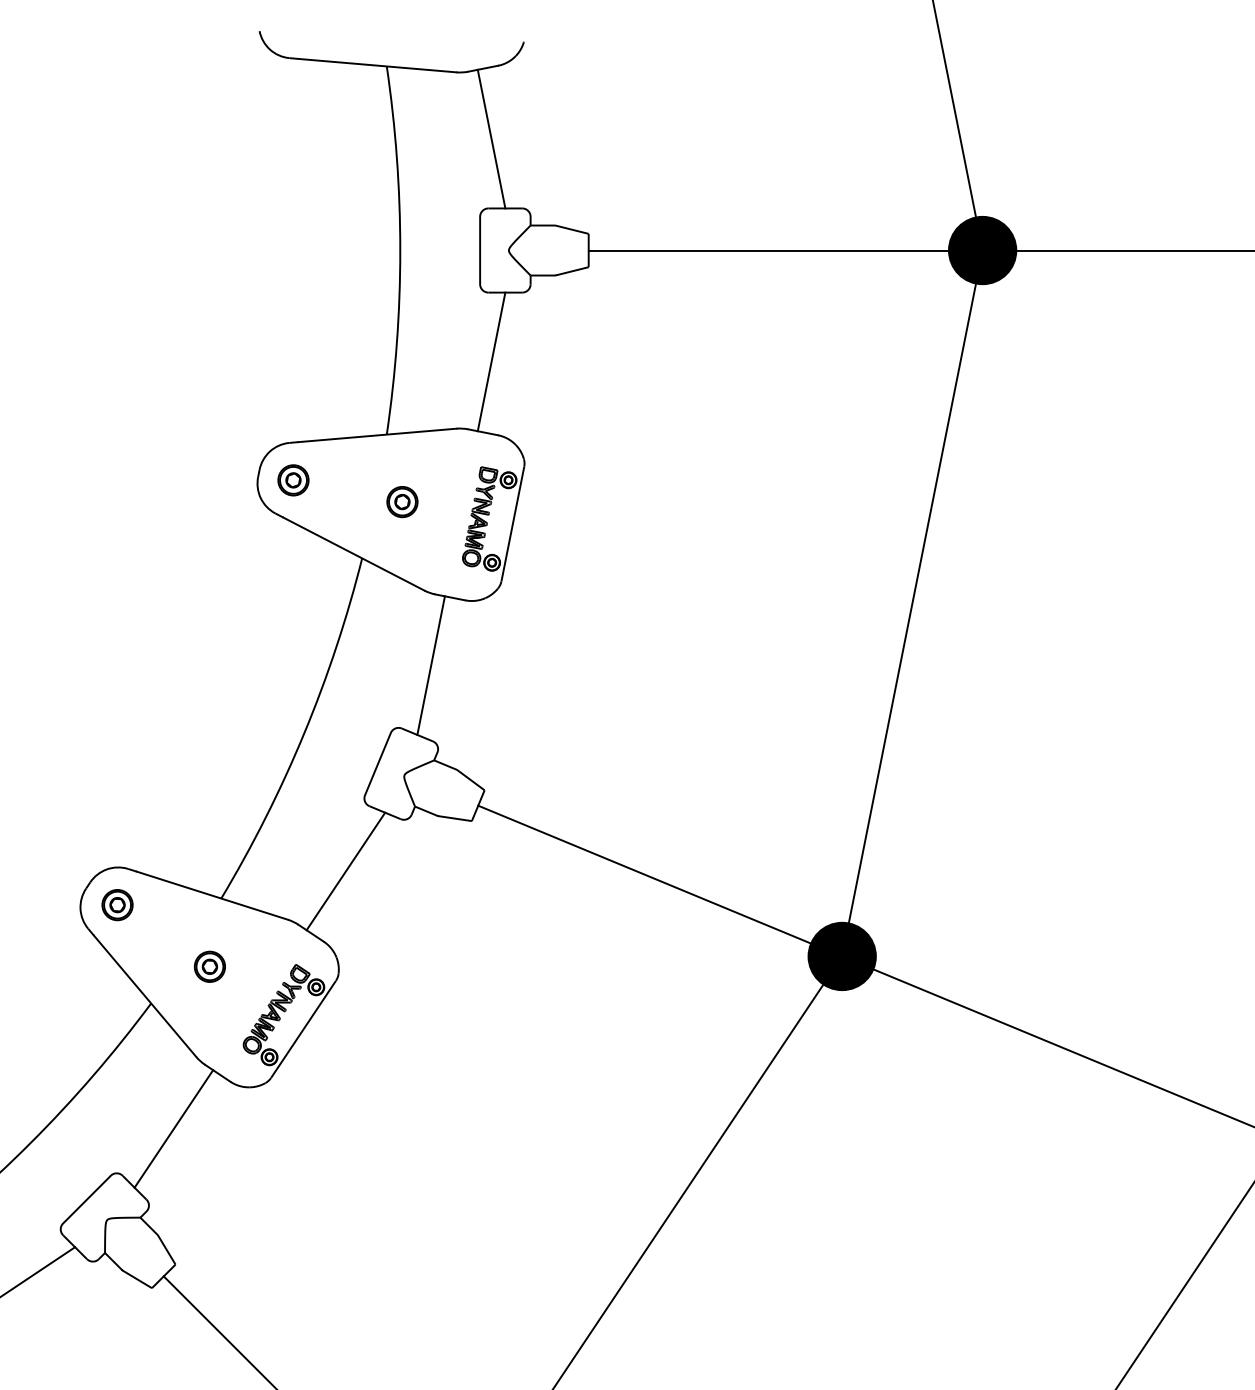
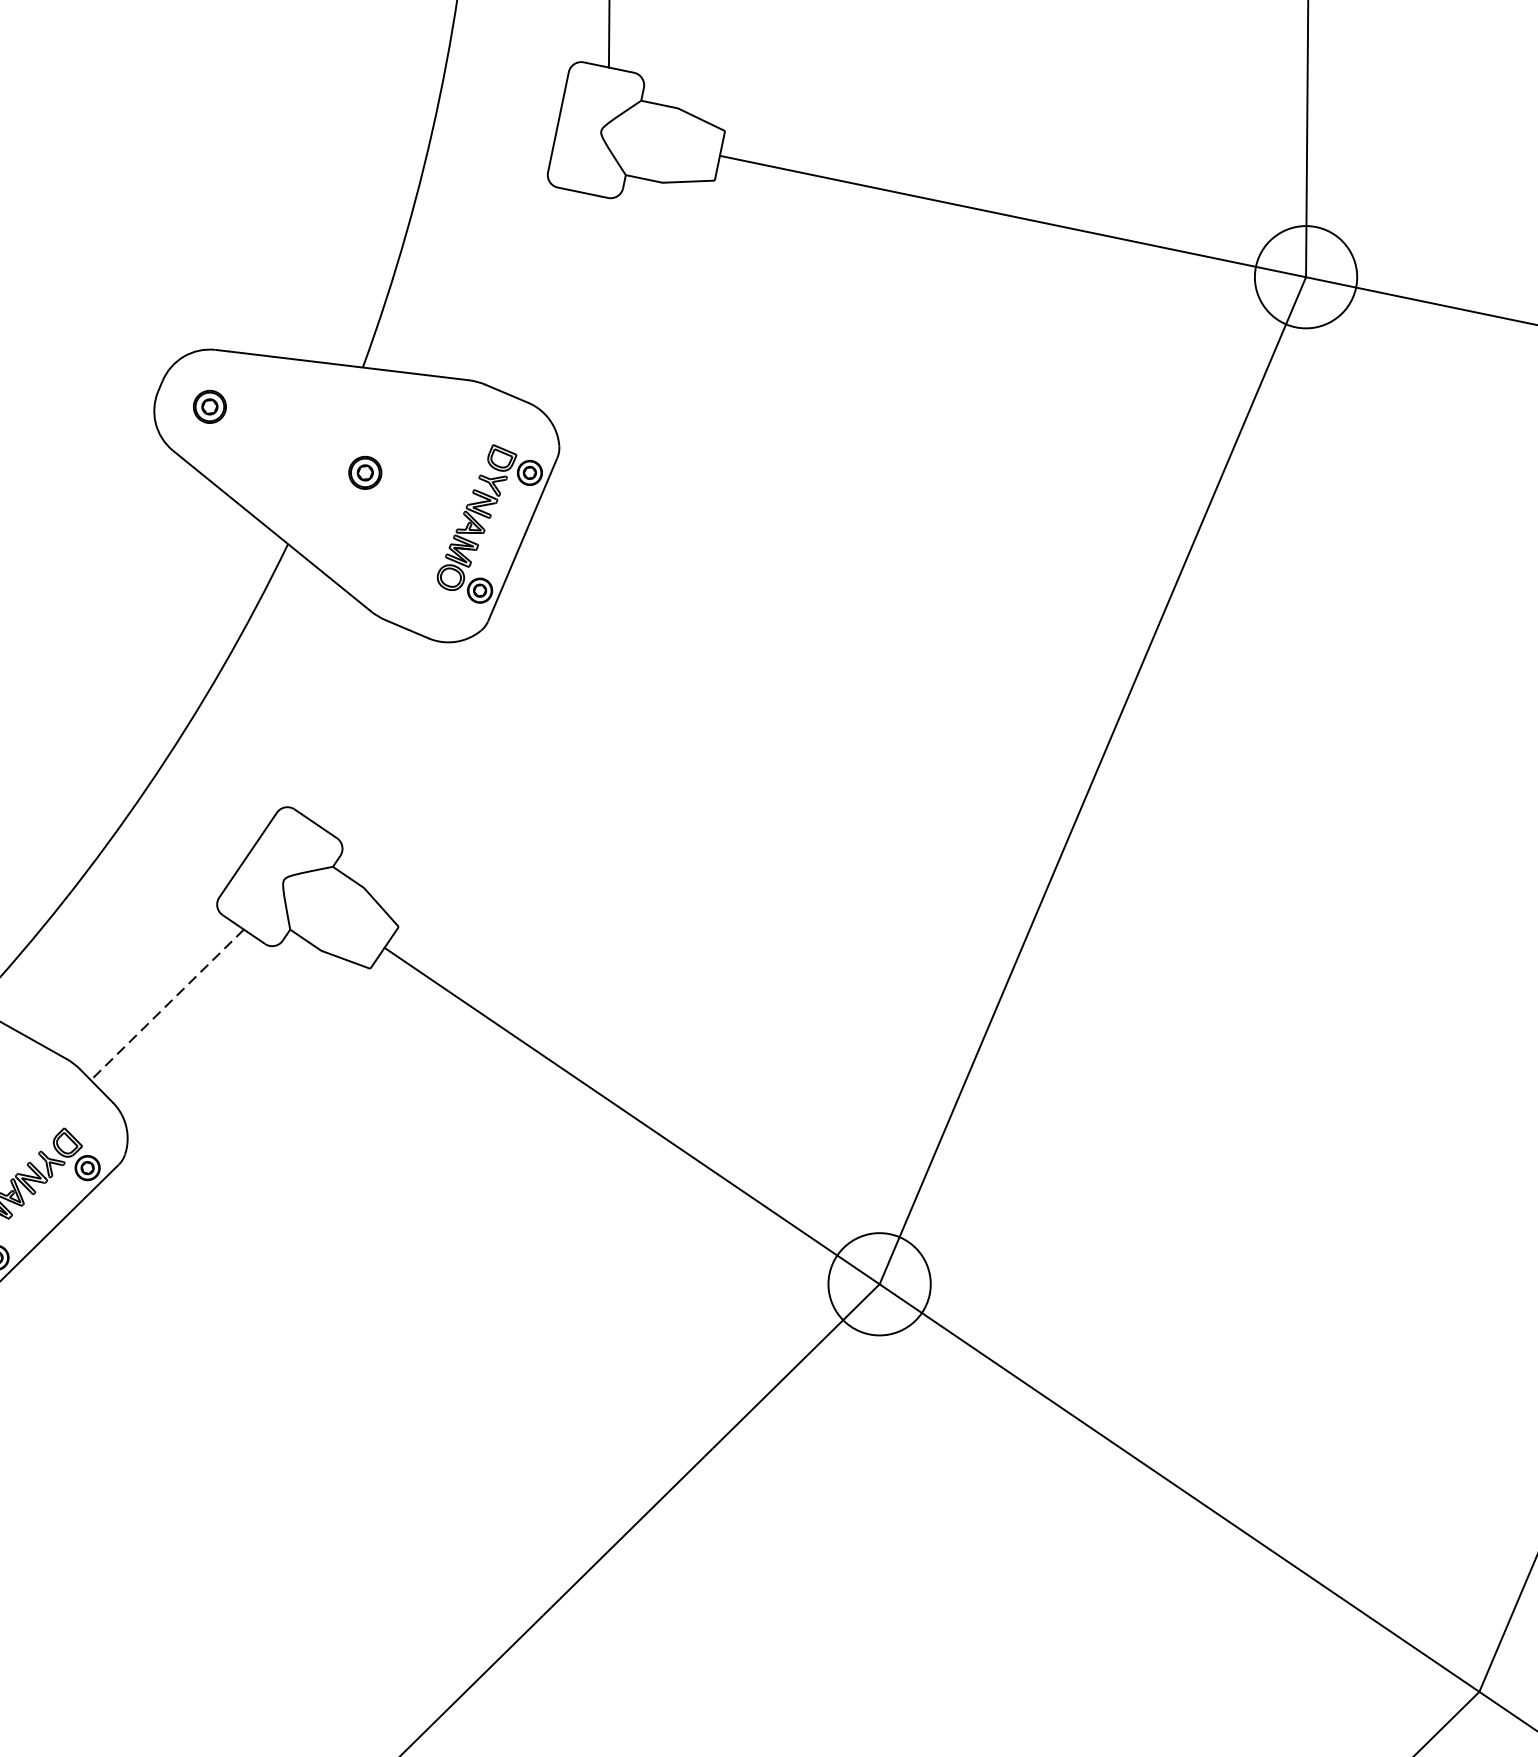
fill: (982, 250) -> (1305, 277), removed
line: (491, 361) -> (541, 291), removed
part: (293, 480) -> (209, 407), size x0.7
part: (402, 502) -> (365, 473), size x0.7
line: (430, 665) -> (356, 724), removed
line: (345, 871) -> (166, 1004), solid -> dashed
fill: (841, 956) -> (878, 1284), removed

